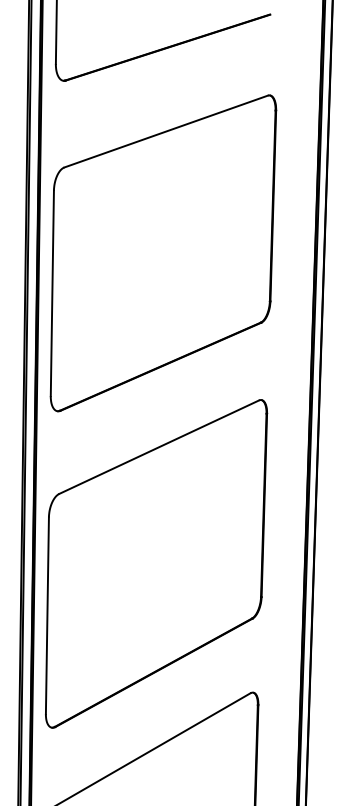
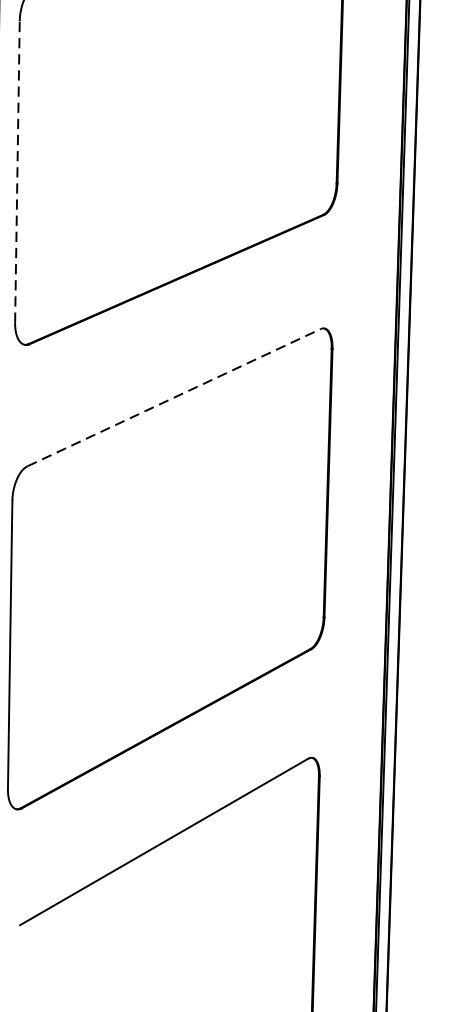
line: (52, 293) -> (17, 172), solid -> dashed
line: (159, 447) -> (174, 398), solid -> dashed

